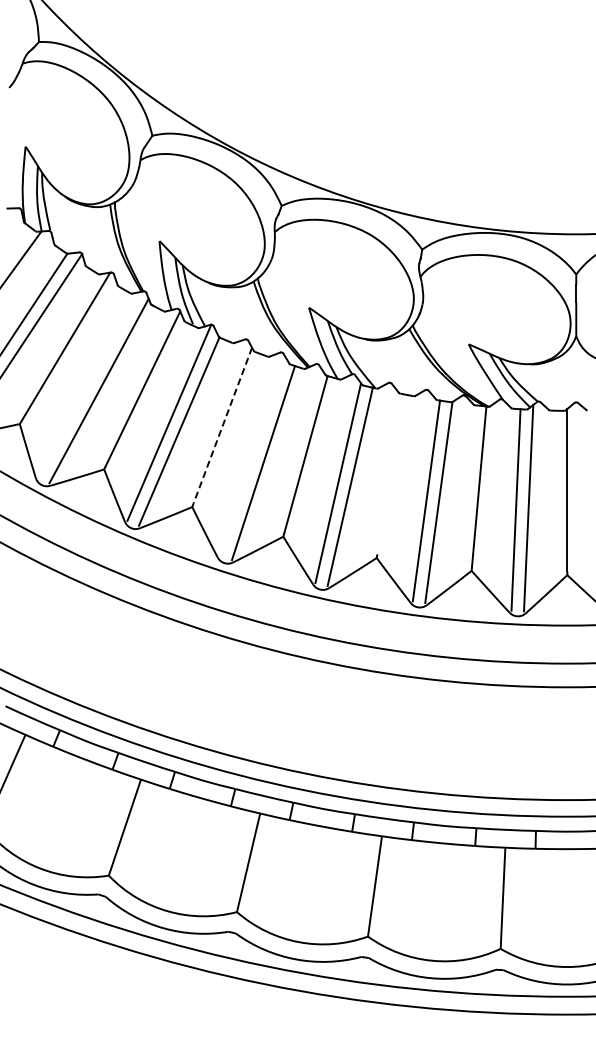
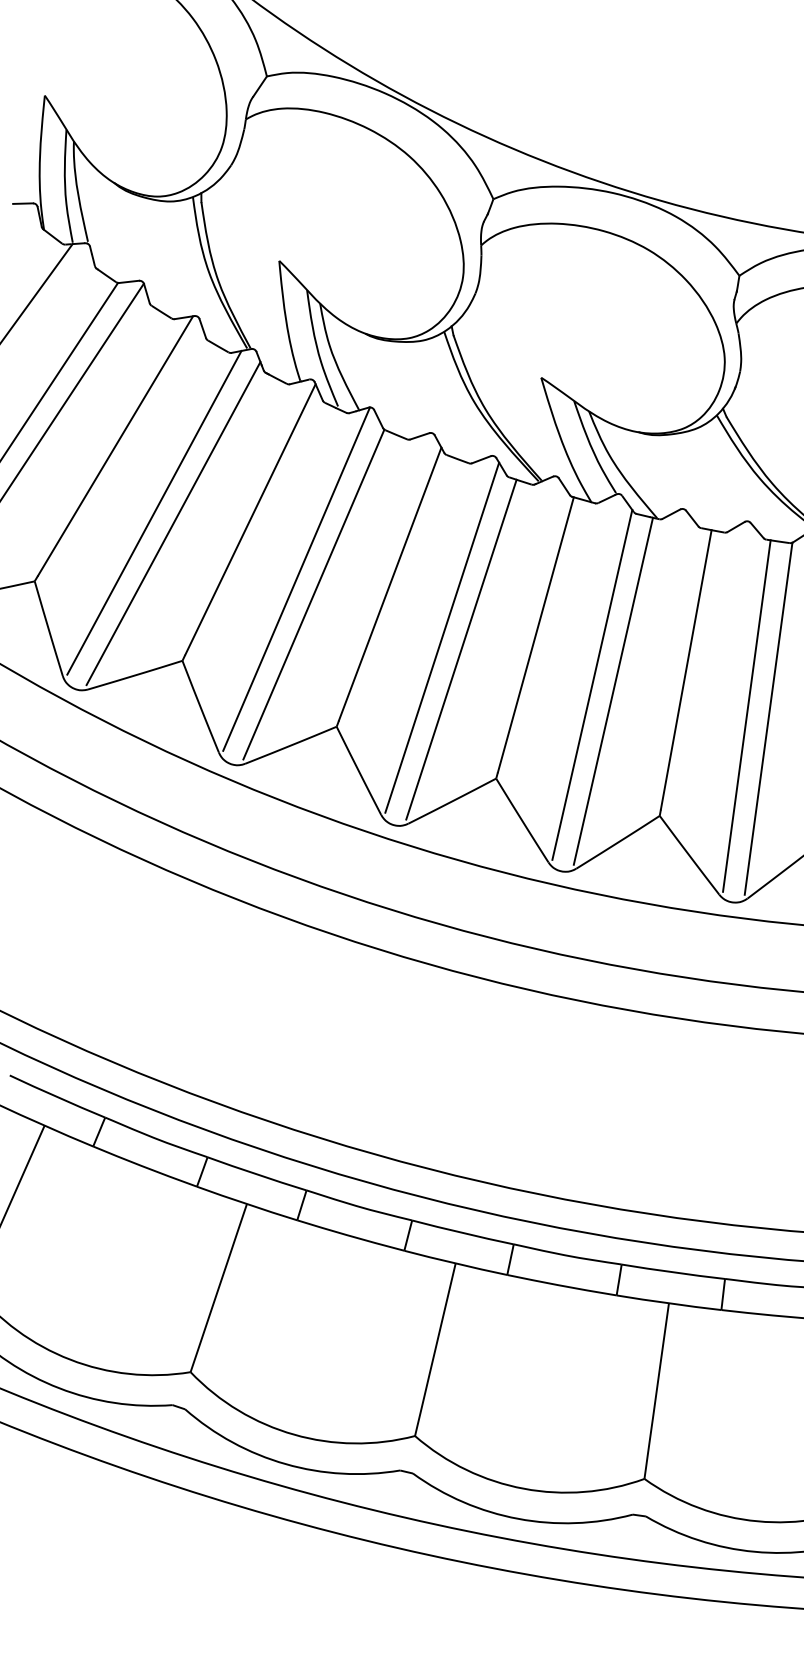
line: (87, 384) -> (153, 512), added
line: (222, 426) -> (389, 585), dashed -> solid
line: (252, 456) -> (442, 638), added
line: (391, 474) -> (685, 669), added

